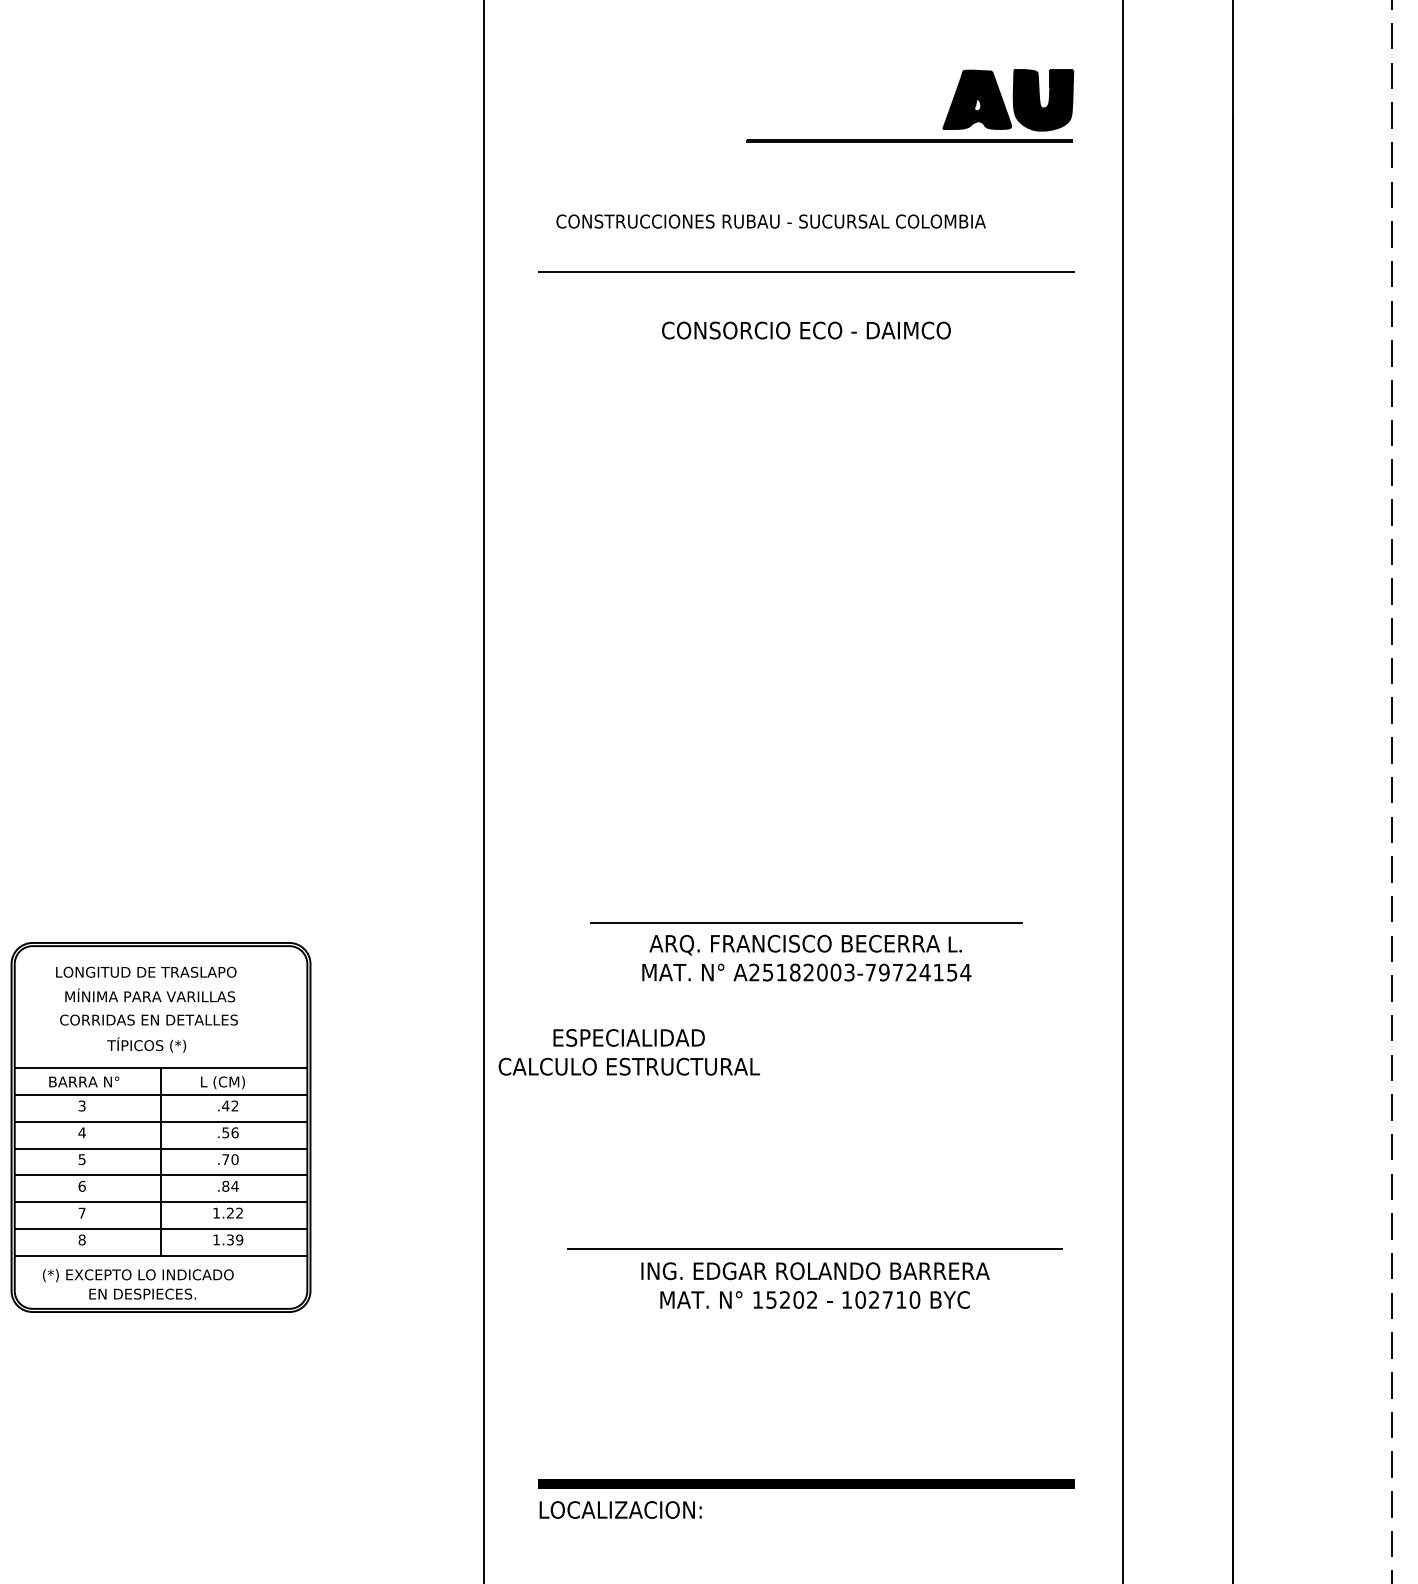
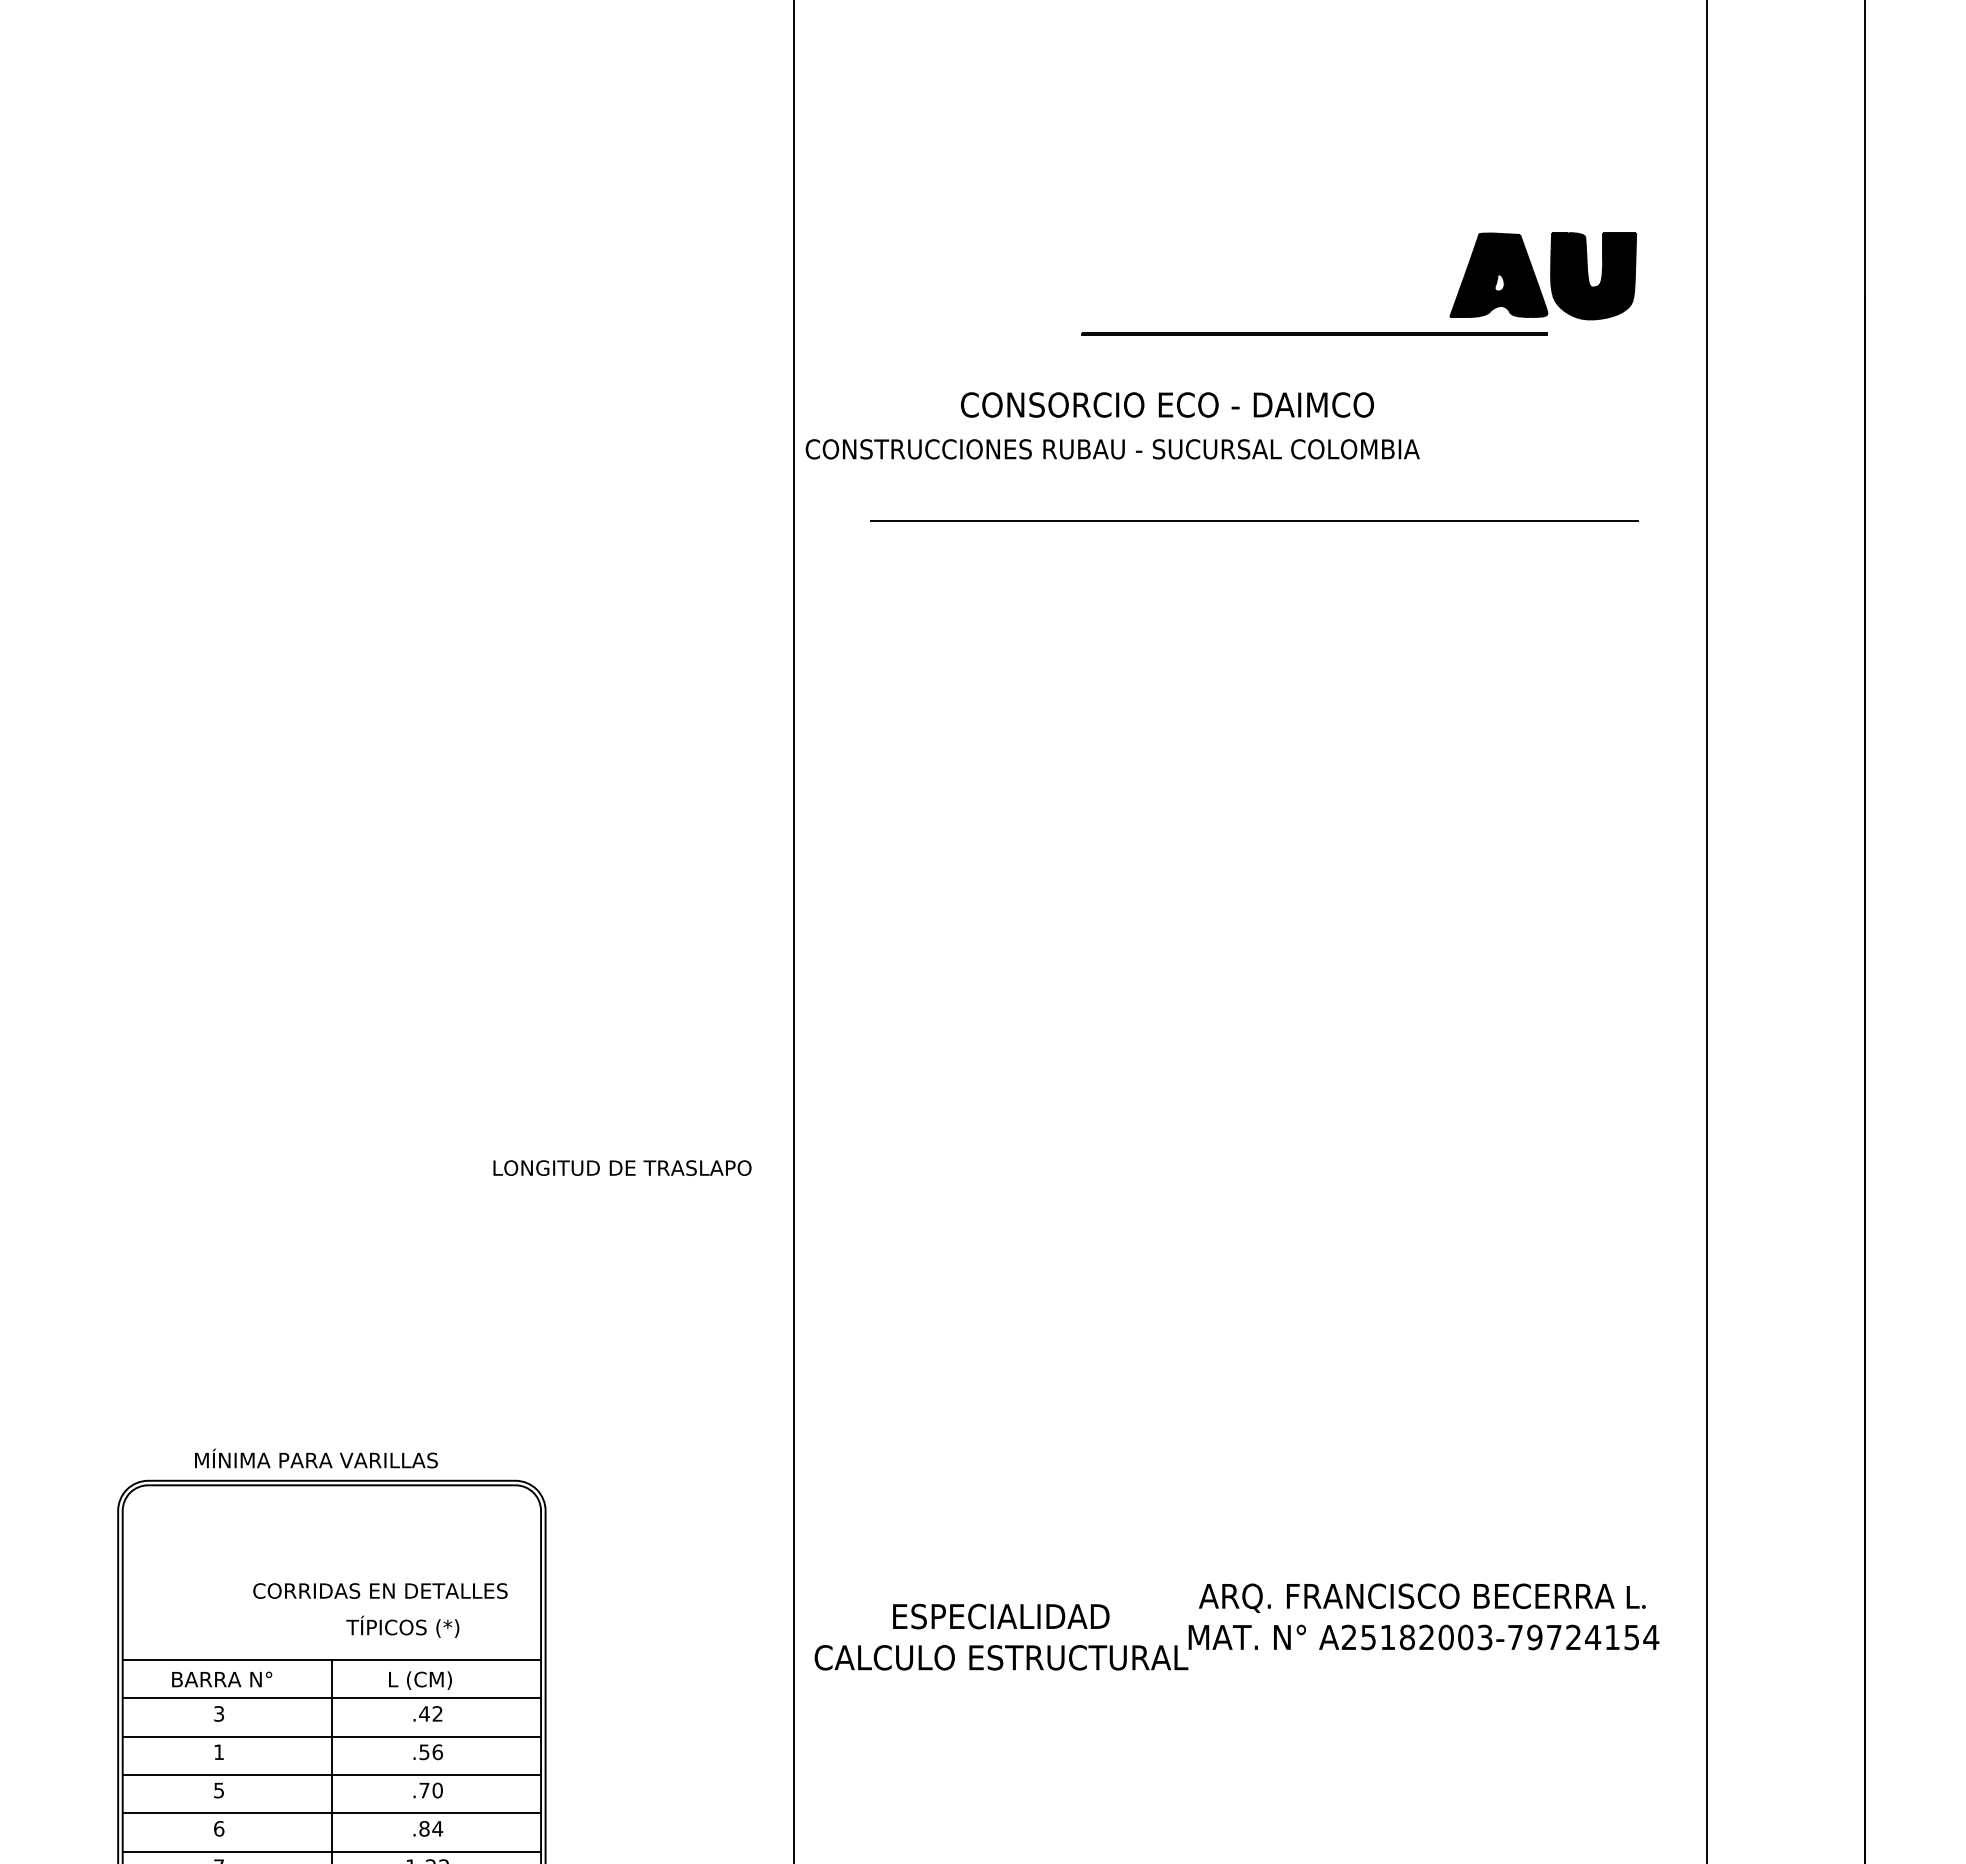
line: (909, 140) -> (1314, 333), moved
text: (770, 221) -> (1111, 449), moved
text: (806, 330) -> (1167, 404), moved
line: (806, 923) -> (1254, 1452), removed
text: (806, 957) -> (1423, 1615), moved
text: (146, 971) -> (622, 1166), moved
text: (150, 995) -> (316, 1458), moved
text: (148, 1019) -> (379, 1590), moved
text: (146, 1044) -> (402, 1625), moved
text: (81, 1132) -> (218, 1751), 4 -> 1

